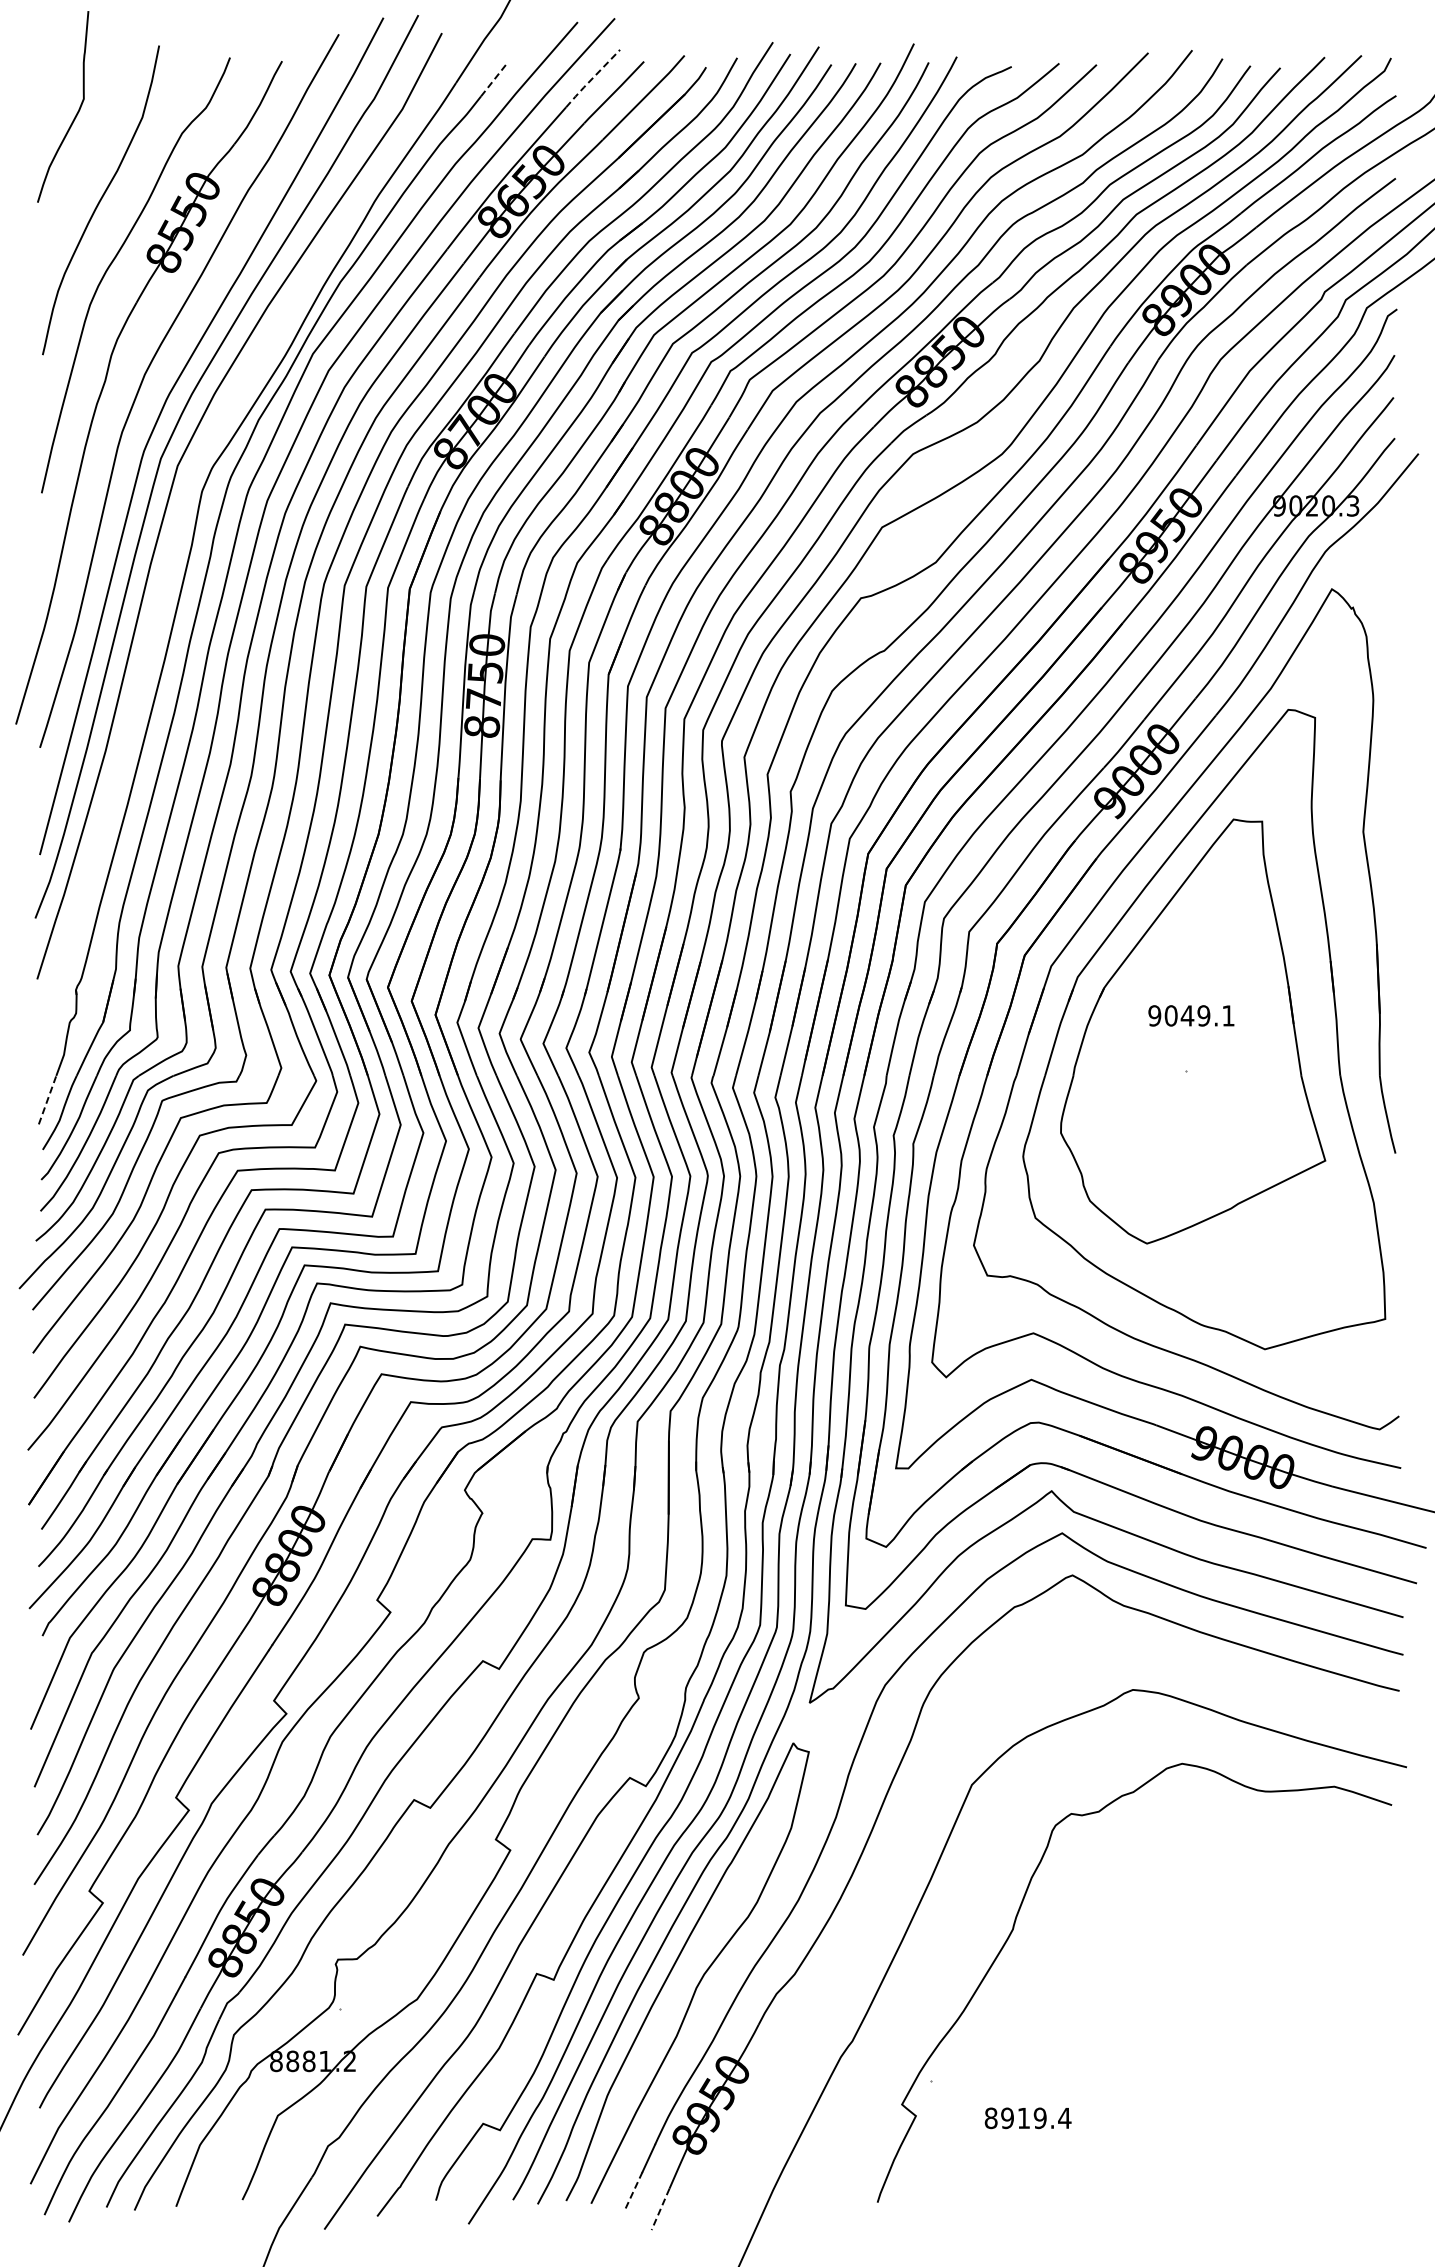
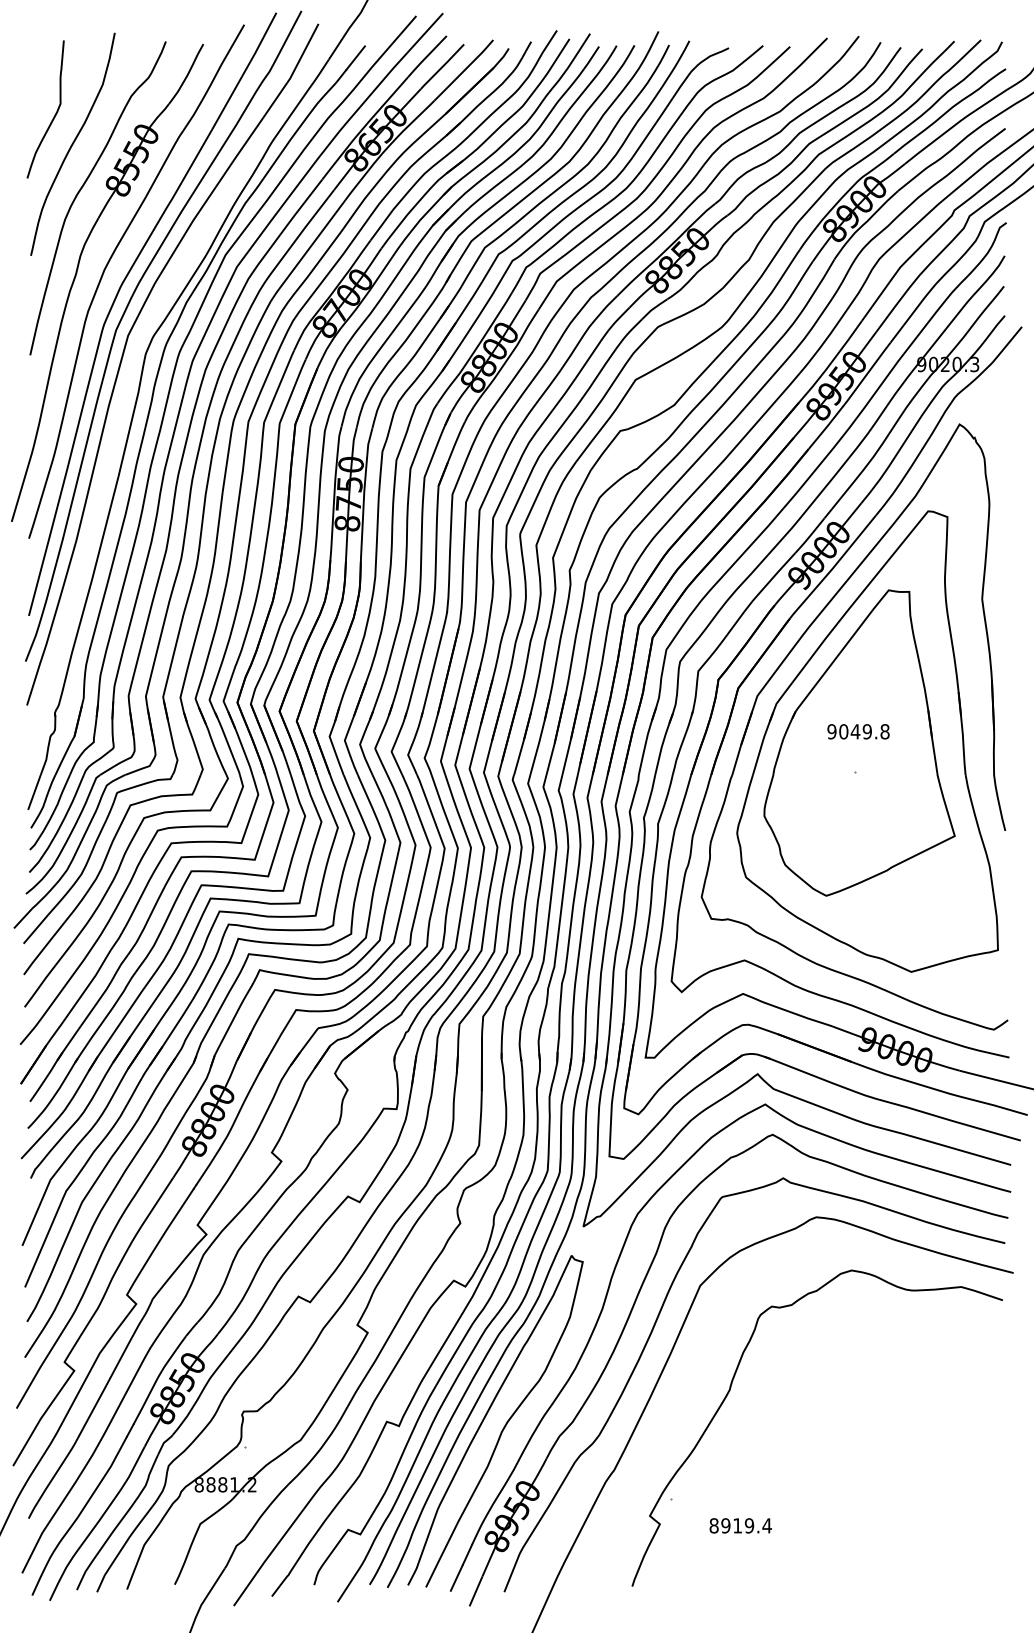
line: (592, 78) -> (426, 56), dashed -> solid
line: (494, 79) -> (356, 57), dashed -> solid
curve: (76, 113) -> (55, 114), moved
text: (1228, 1015) -> (885, 731), 9049.1 -> 9049.8
line: (47, 1100) -> (34, 792), dashed -> solid
curve: (902, 1856) -> (650, 1337), added
line: (633, 2190) -> (456, 1577), dashed -> solid
line: (660, 2209) -> (475, 1591), dashed -> solid

